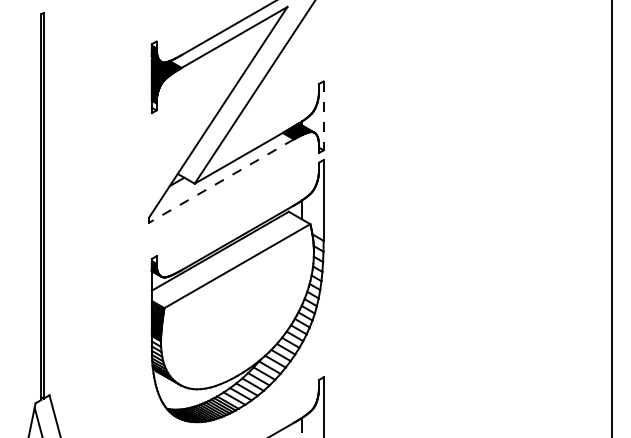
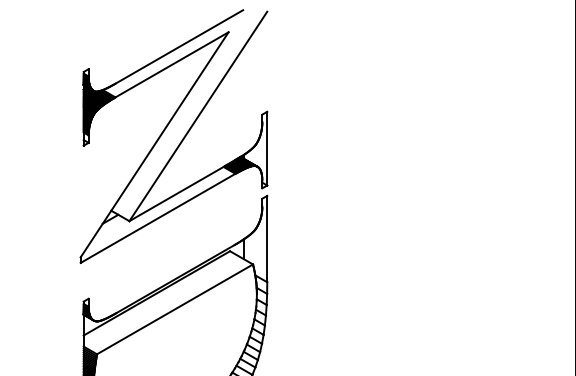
line: (323, 116) -> (267, 149), dashed -> solid
line: (221, 181) -> (158, 218), dashed -> solid

